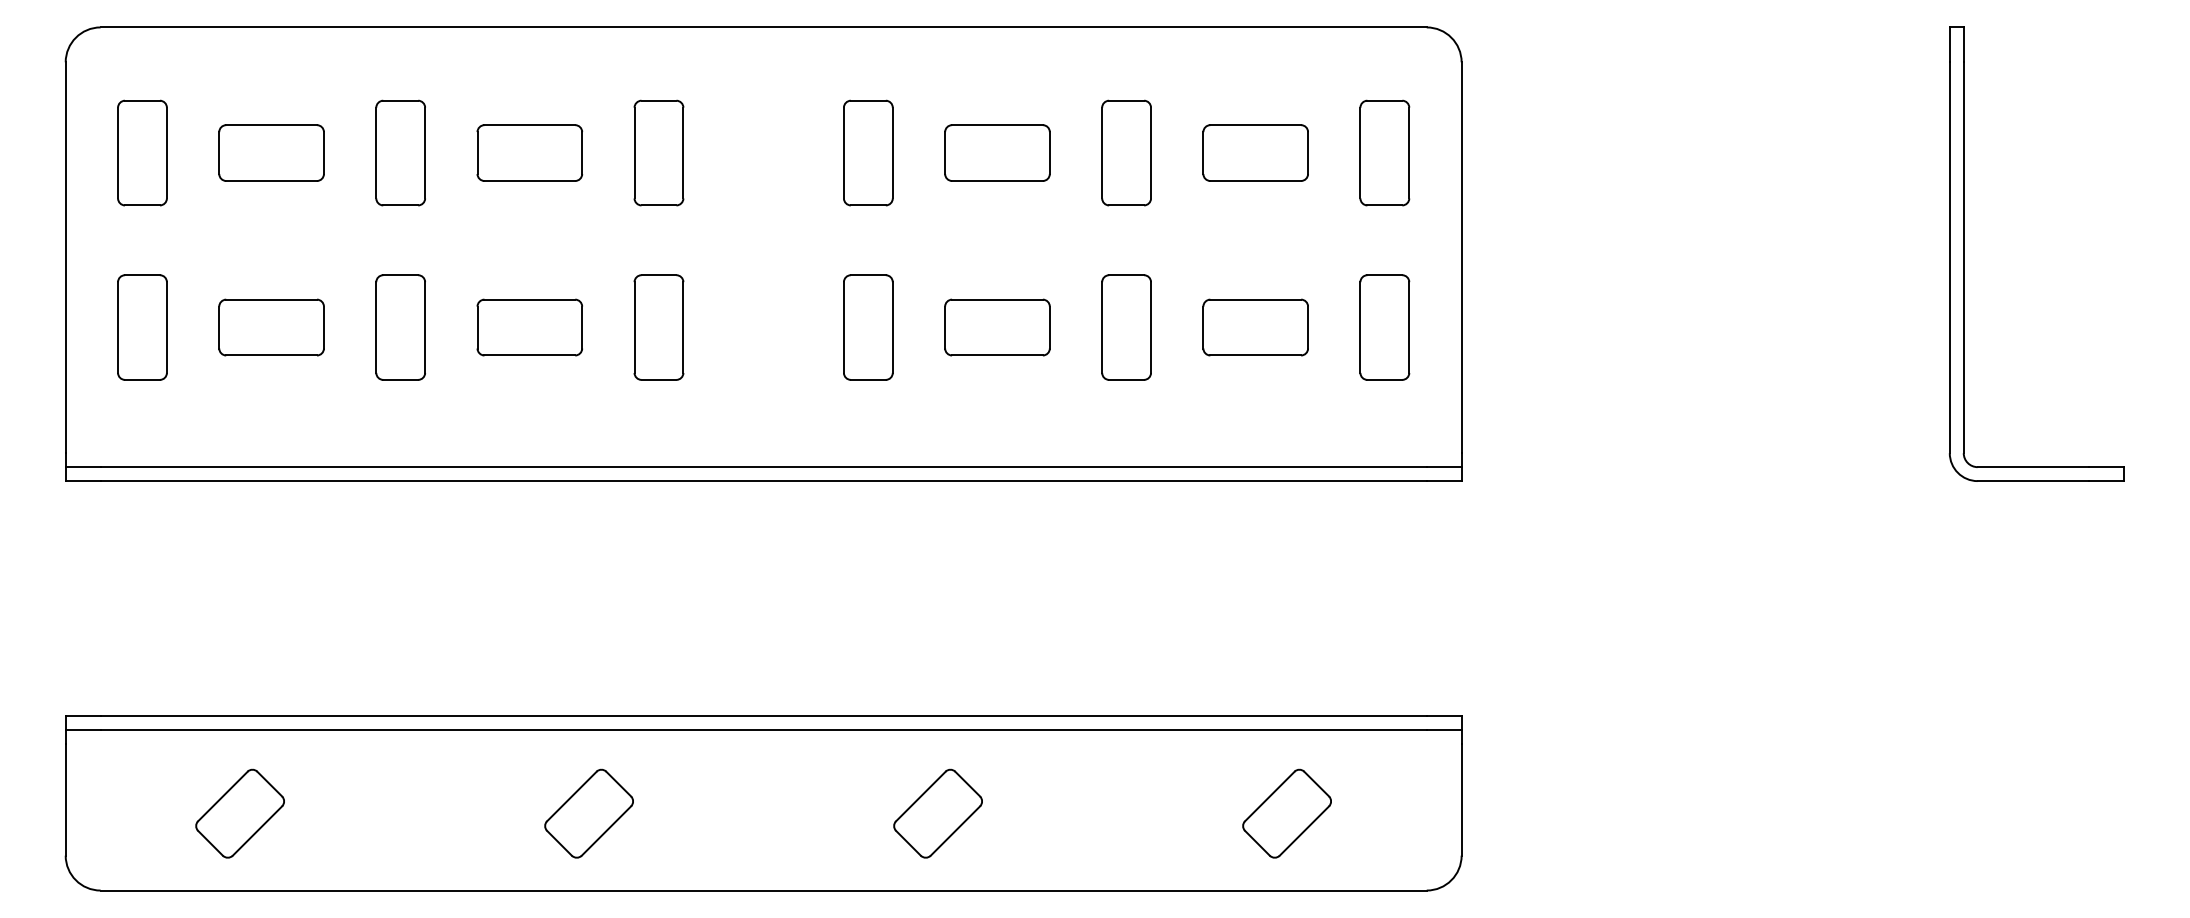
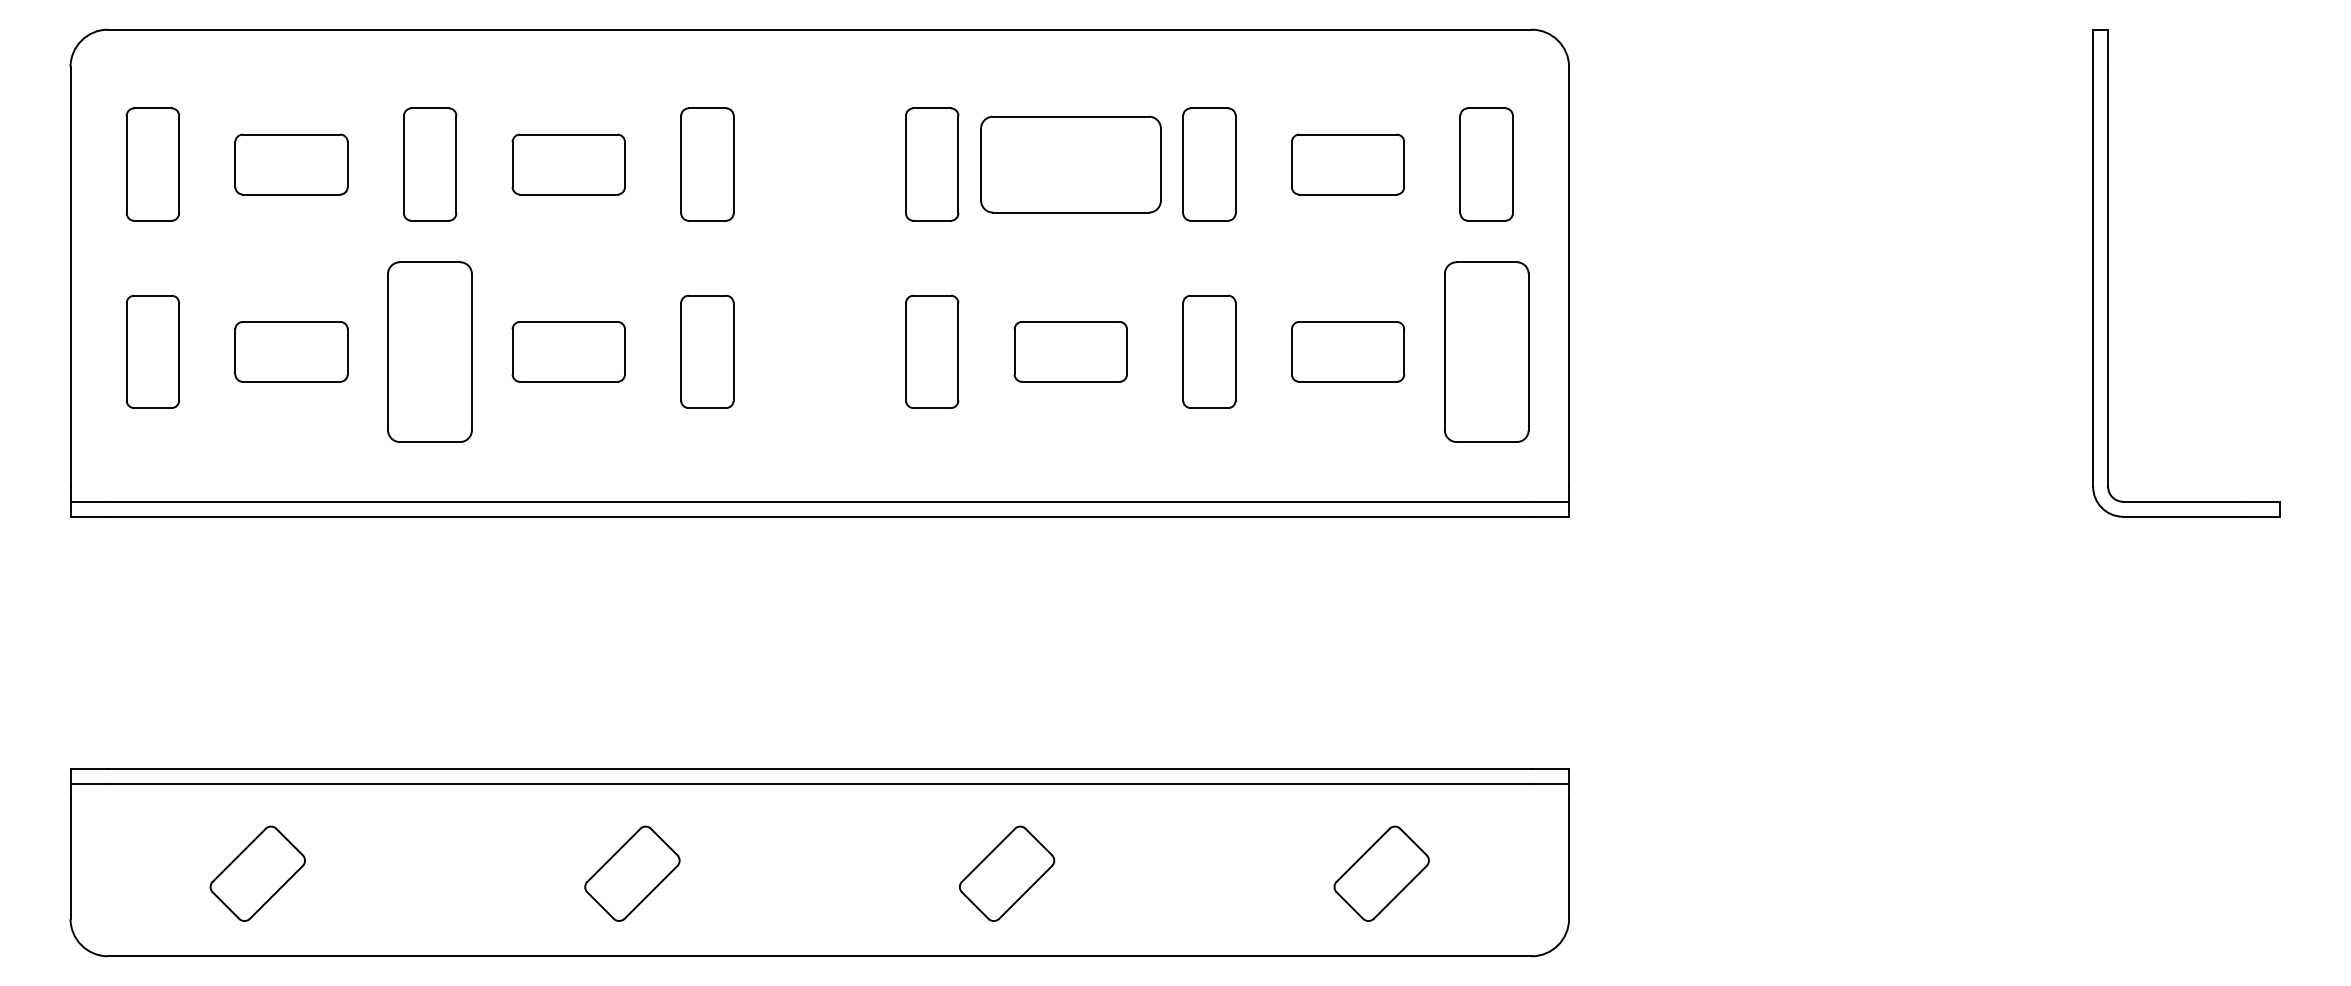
part: (997, 153) -> (1070, 164), size x1.6
part: (401, 327) -> (430, 351), size x1.6
part: (1384, 327) -> (1486, 351), size x1.6

